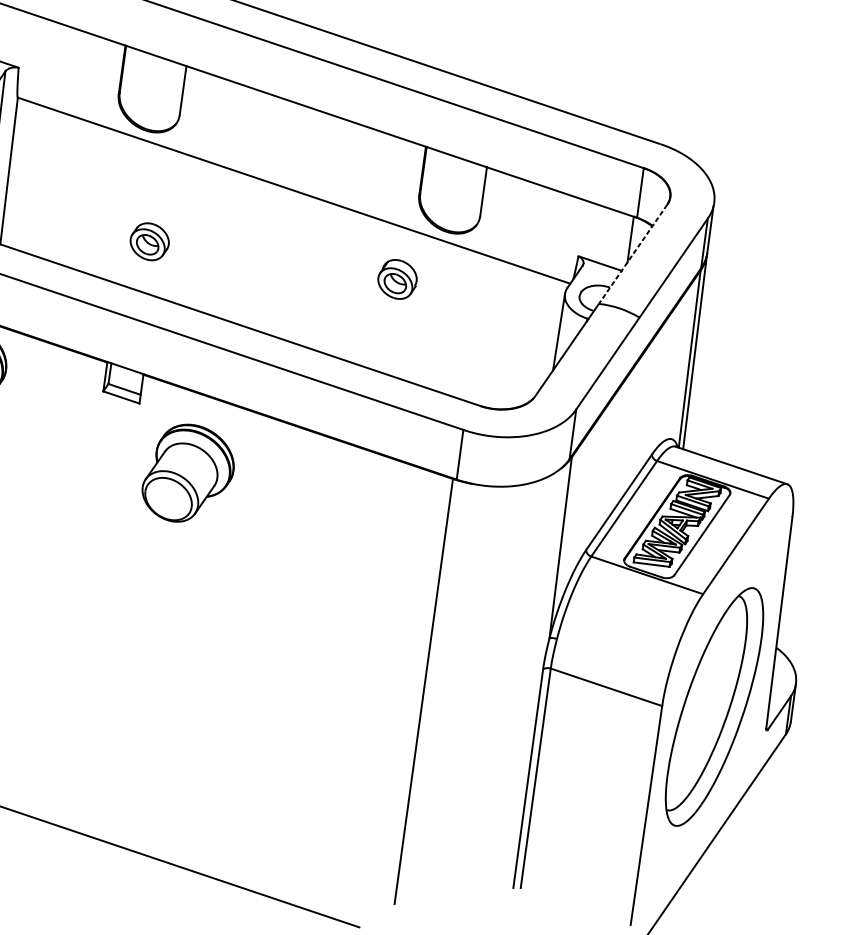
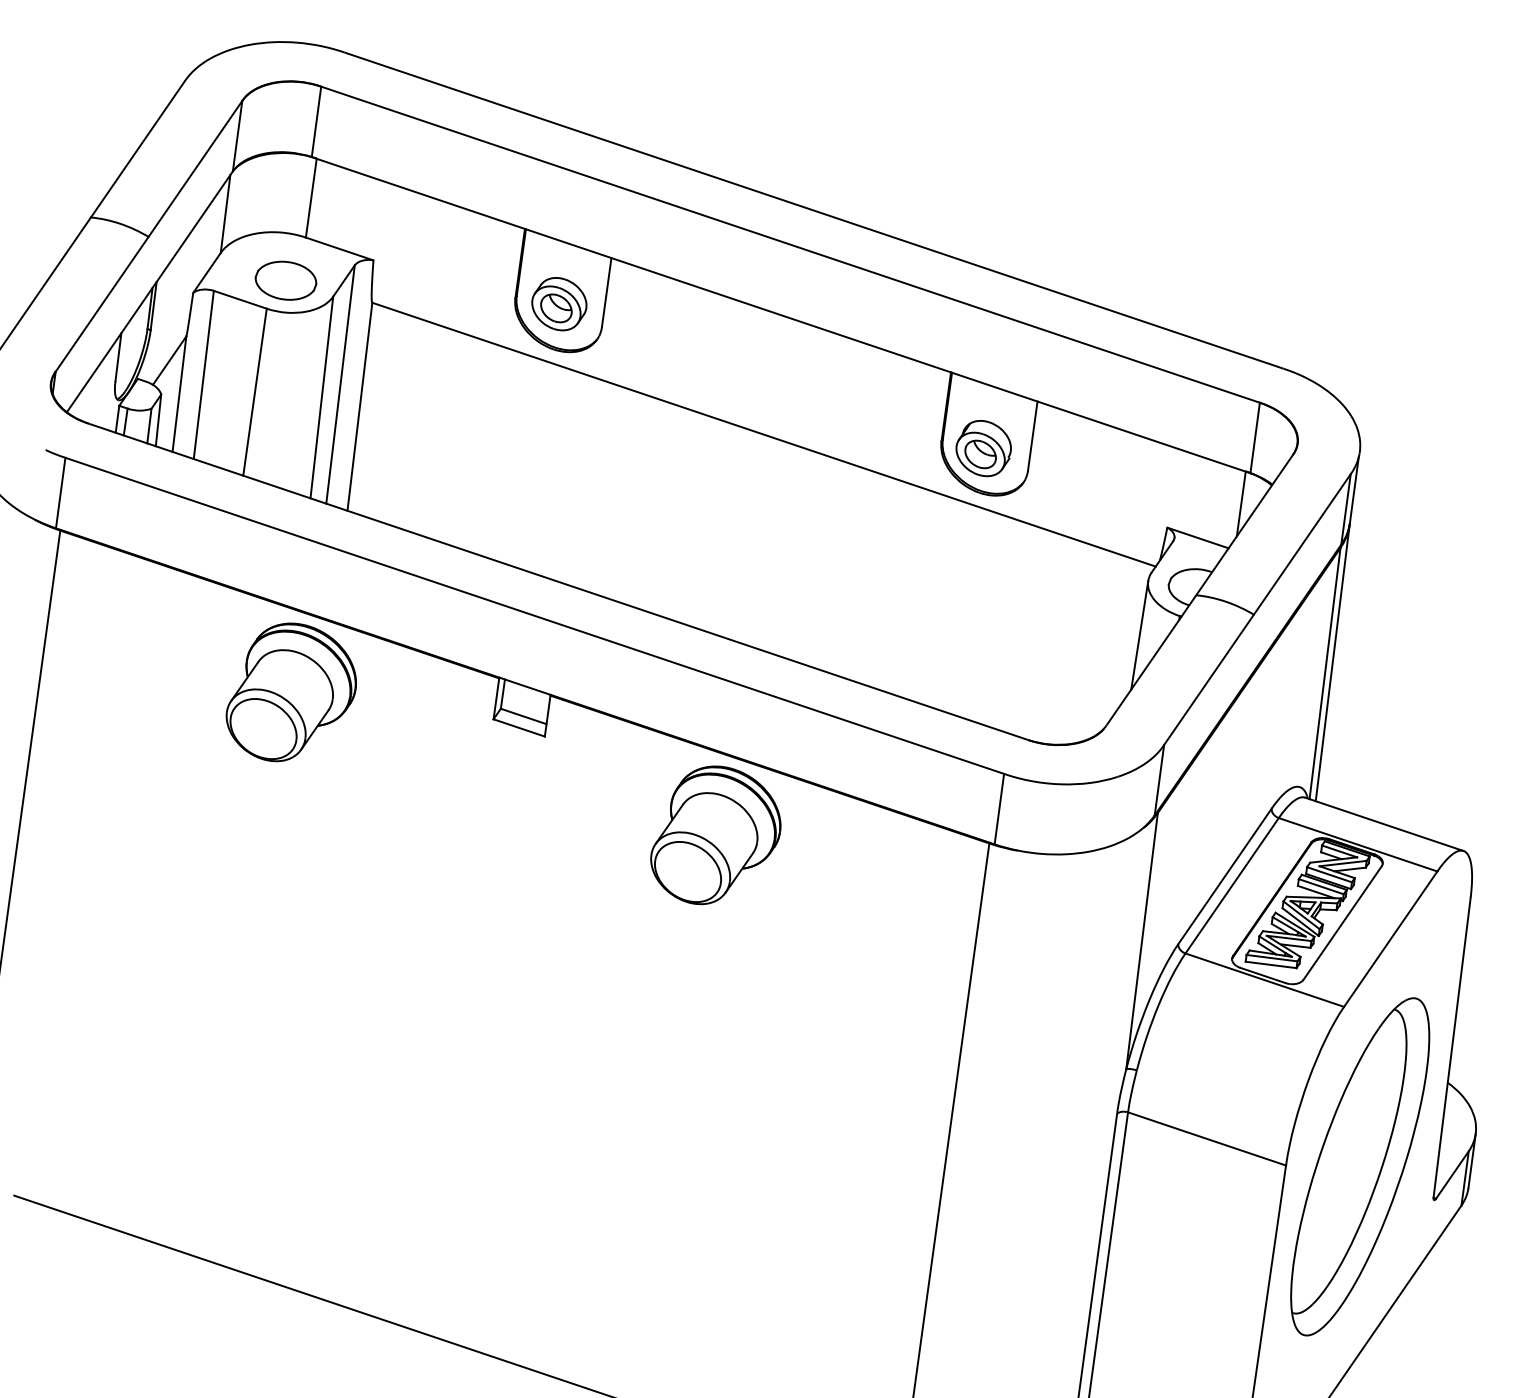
part: (149, 242) -> (559, 304), moved
line: (632, 254) -> (1244, 525), dashed -> solid
part: (397, 279) -> (983, 448), moved
part: (187, 473) -> (715, 835), moved

